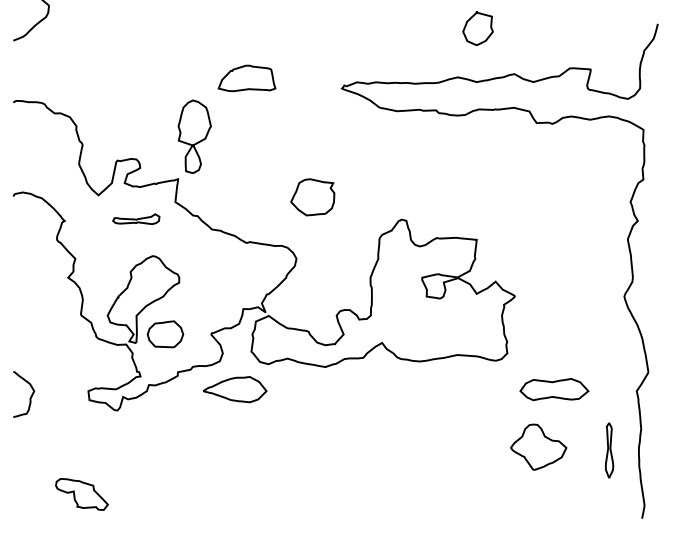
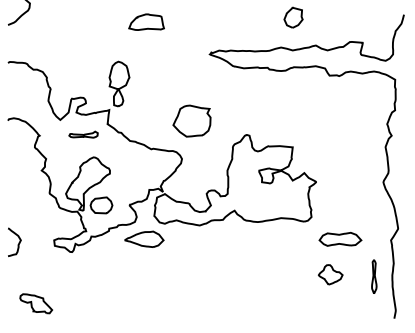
part: (246, 77) -> (146, 21), moved
part: (311, 197) -> (191, 121), size x1.4
part: (538, 446) -> (330, 274), size x0.7
part: (80, 494) -> (35, 303), moved

